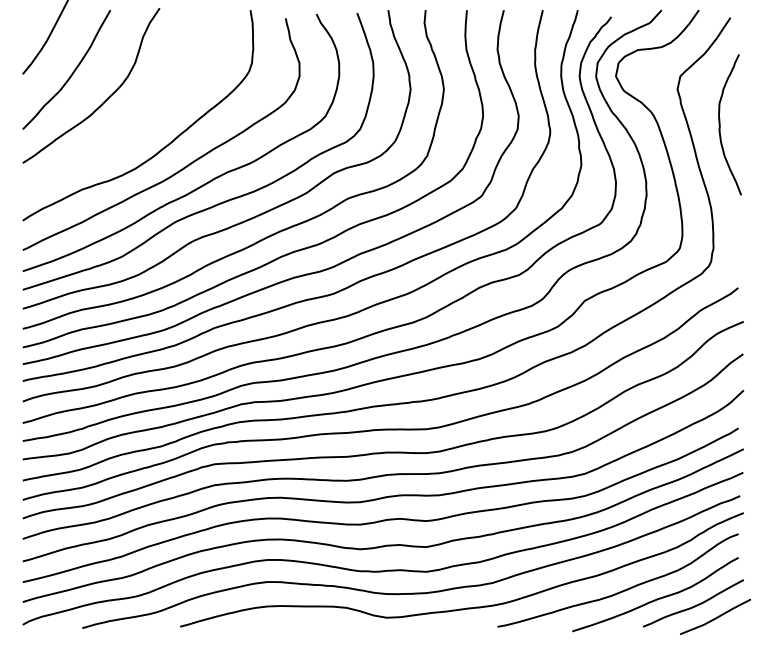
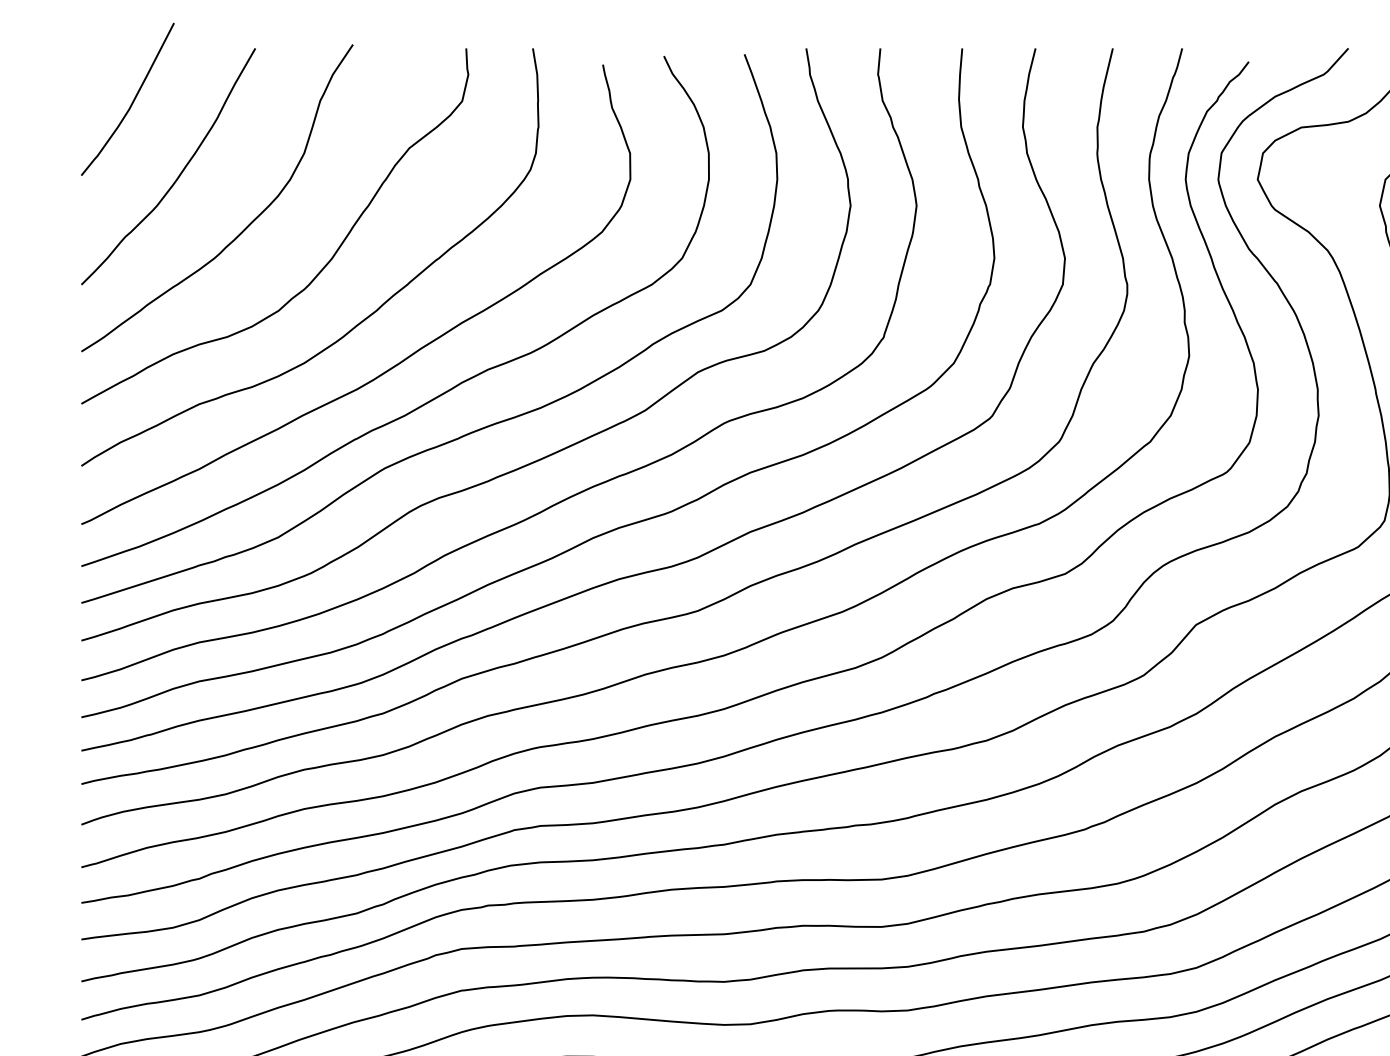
curve: (145, 118) -> (324, 263), added

